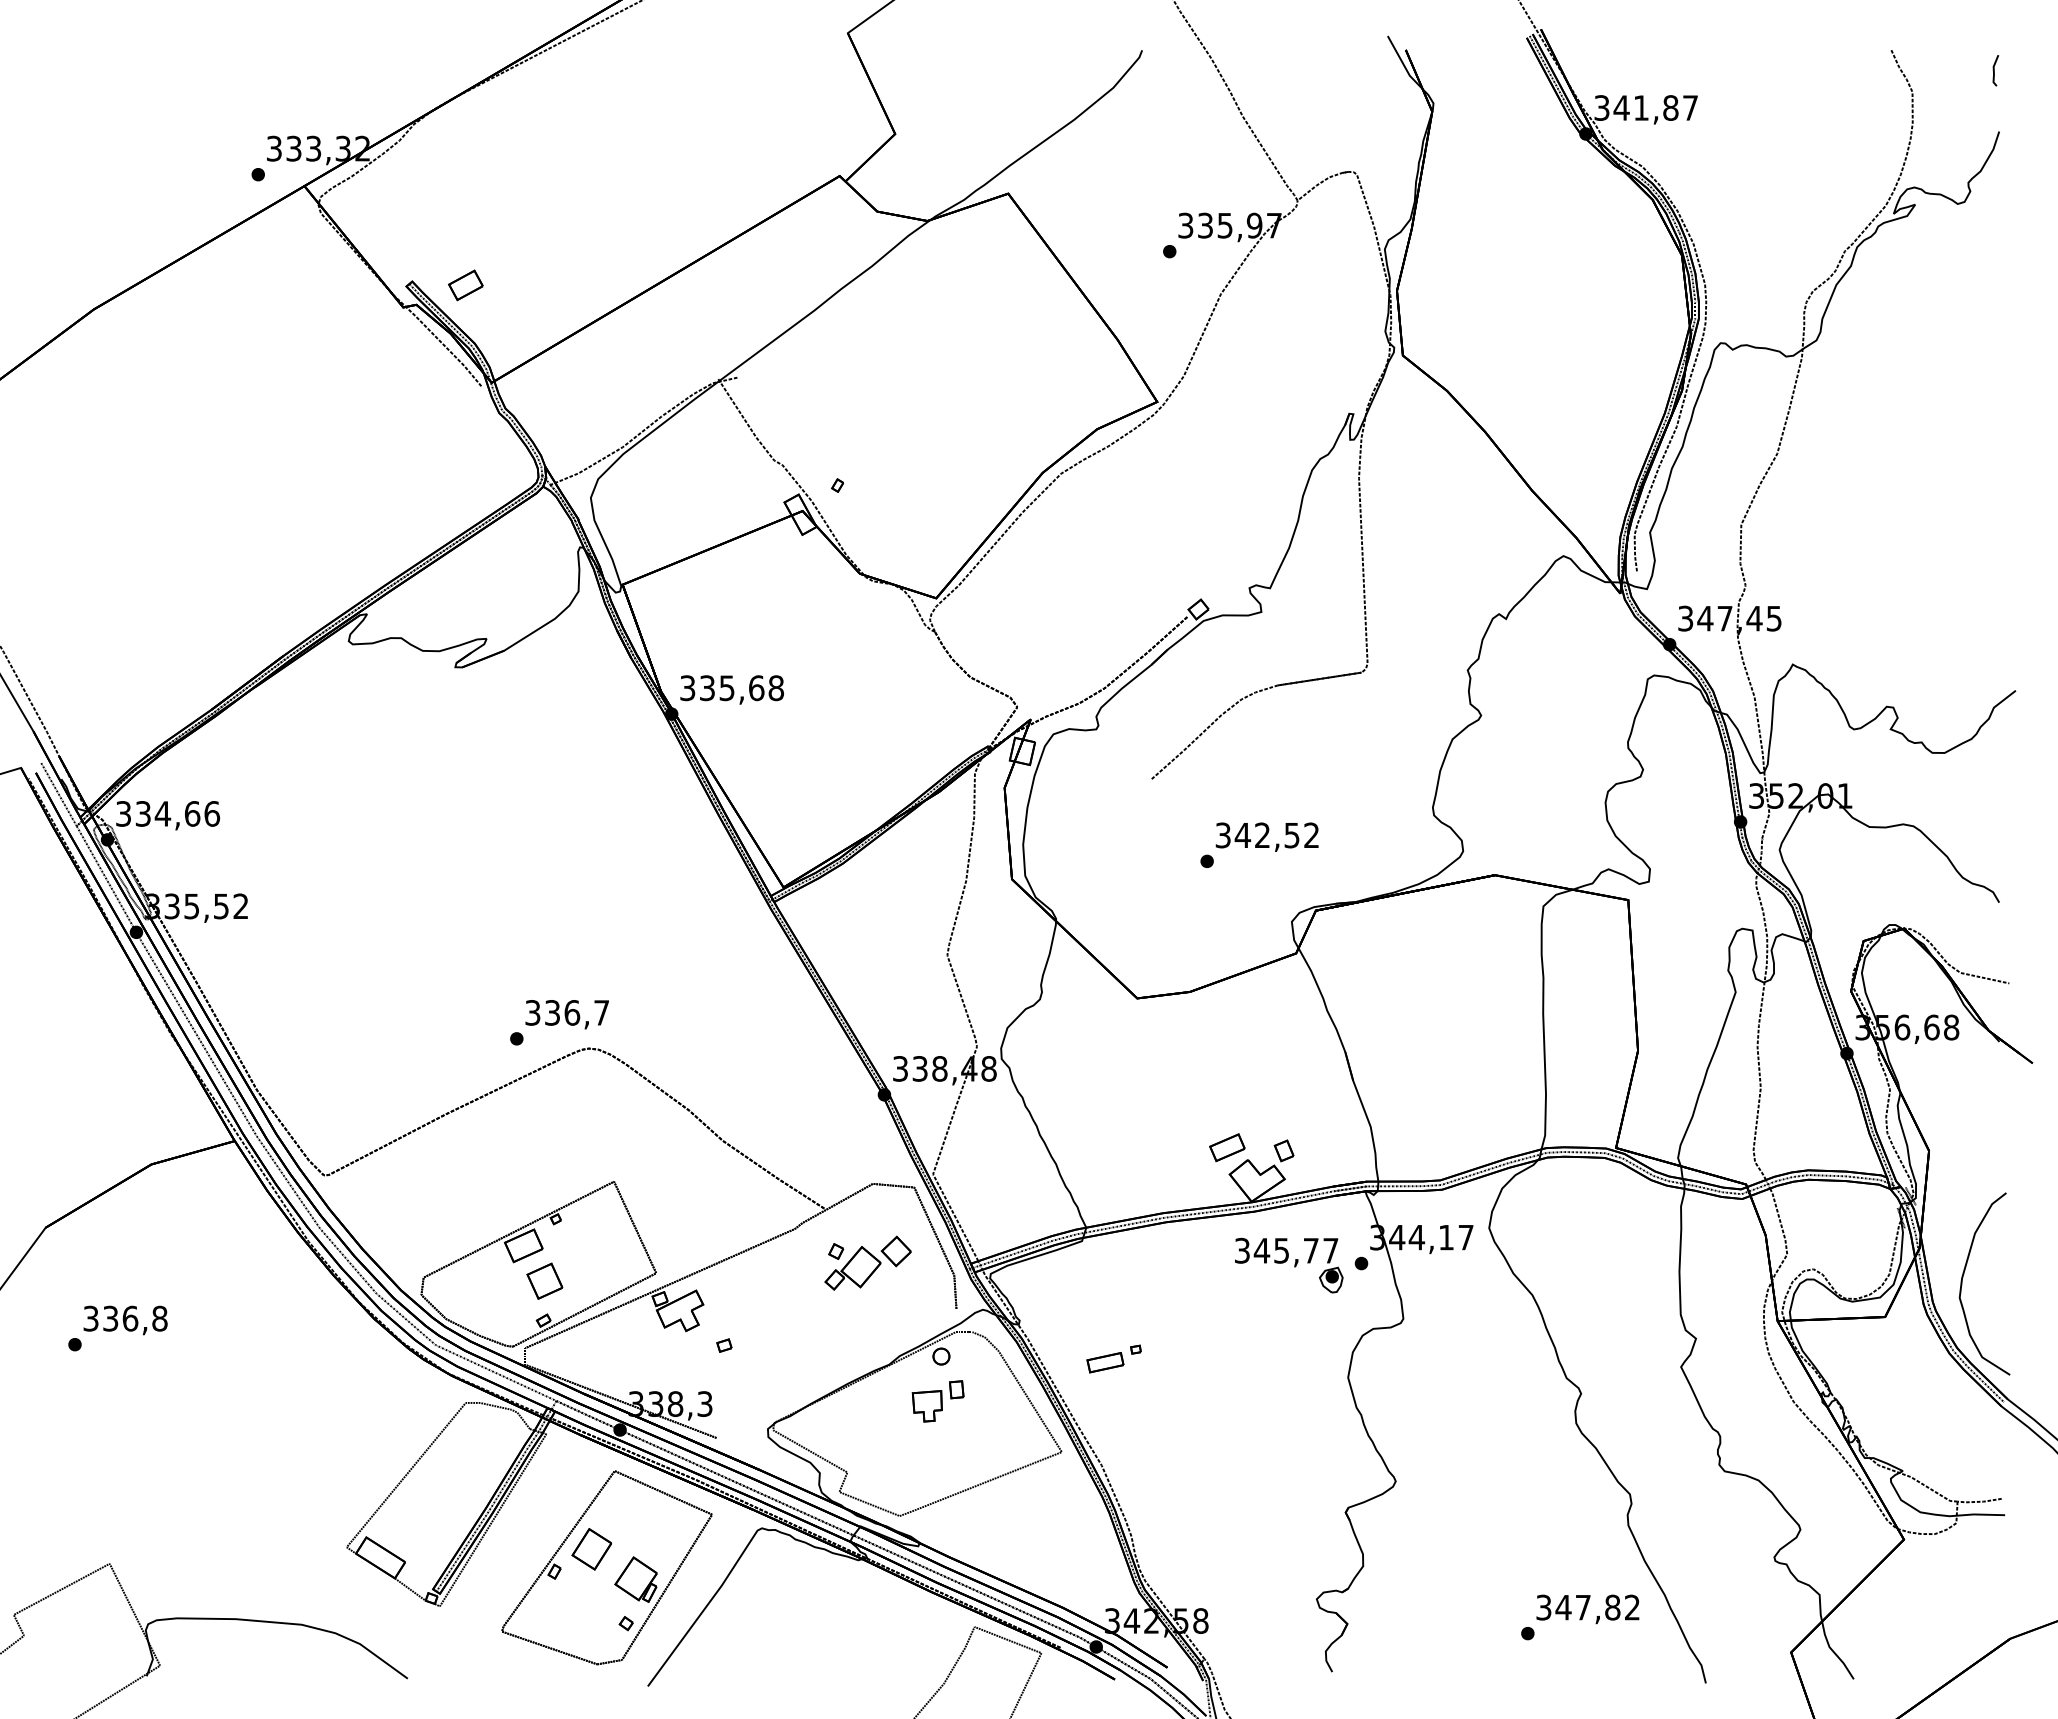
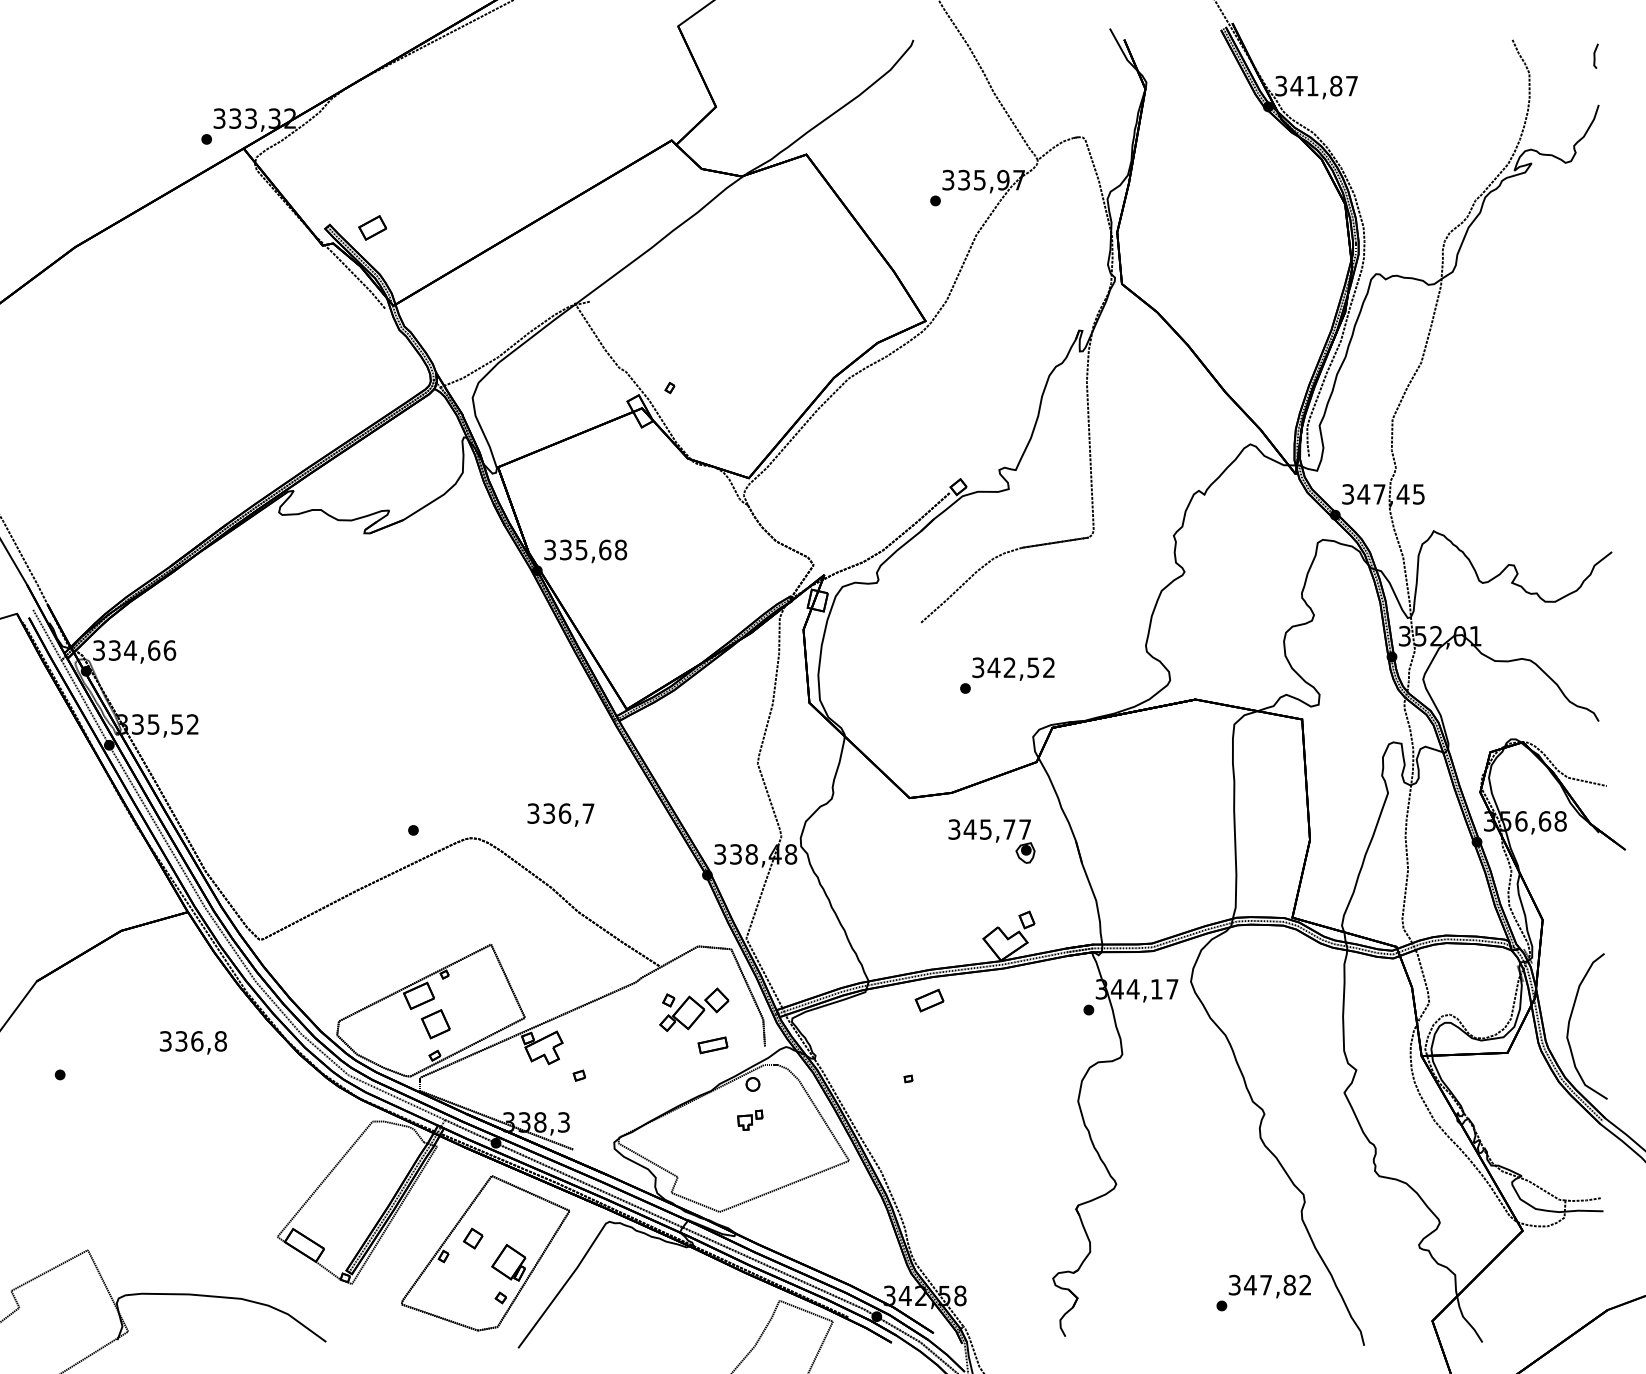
text: (566, 1014) -> (560, 814), moved
part: (1227, 1147) -> (929, 1000), moved
part: (1289, 1265) -> (992, 841), moved
text: (125, 1320) -> (193, 1042), moved
part: (1105, 1362) -> (713, 1045), moved
part: (937, 1401) -> (749, 1120), size x0.6
part: (591, 1549) -> (473, 1238), size x0.6

